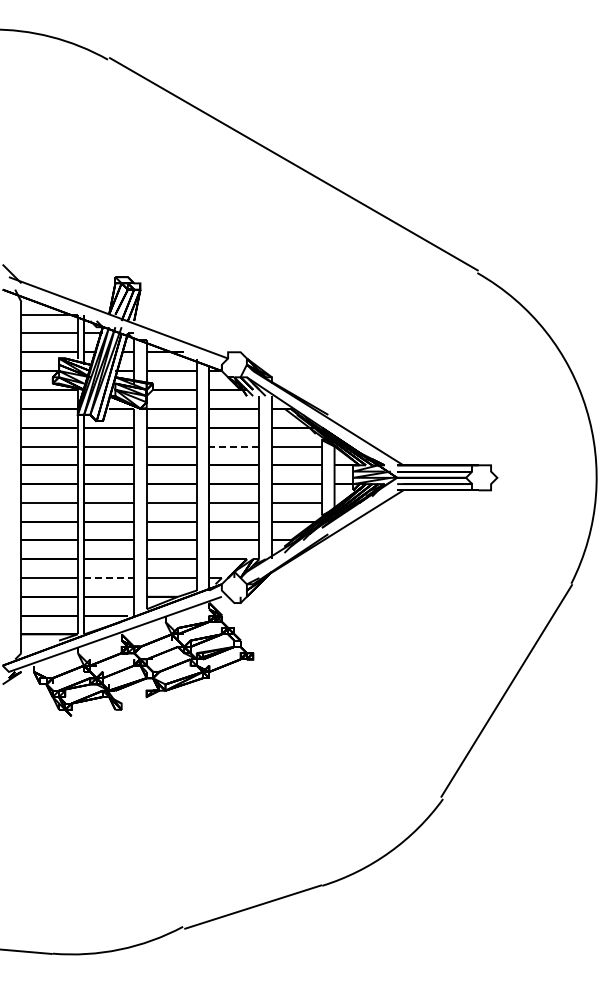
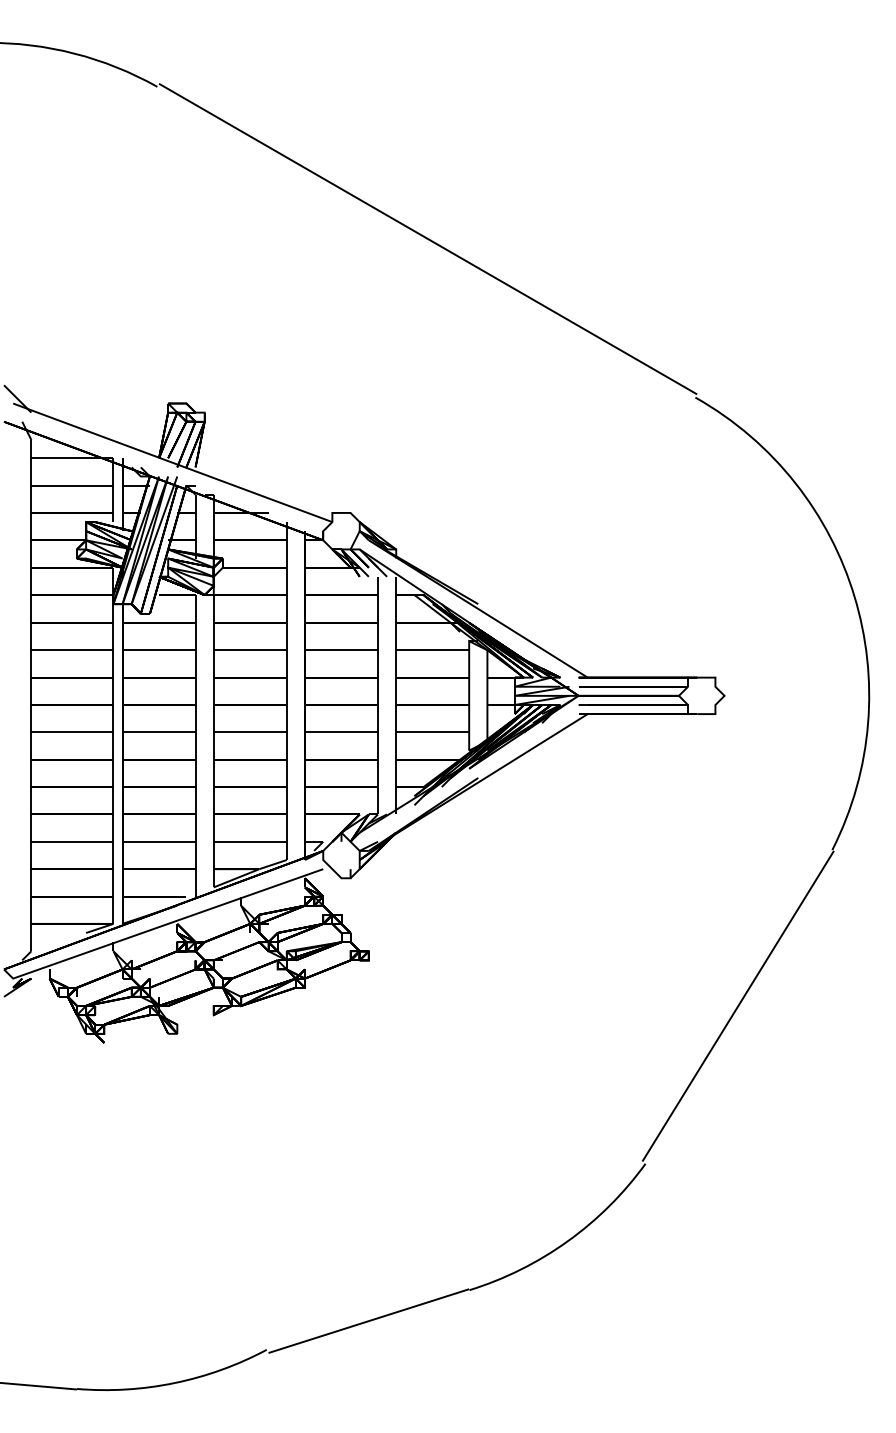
line: (233, 446) -> (340, 650), dashed -> solid
line: (109, 578) -> (159, 842), dashed -> solid

